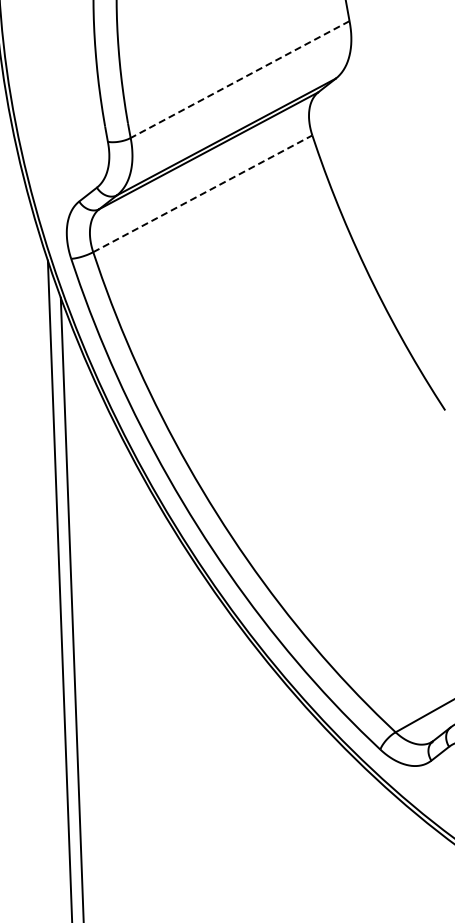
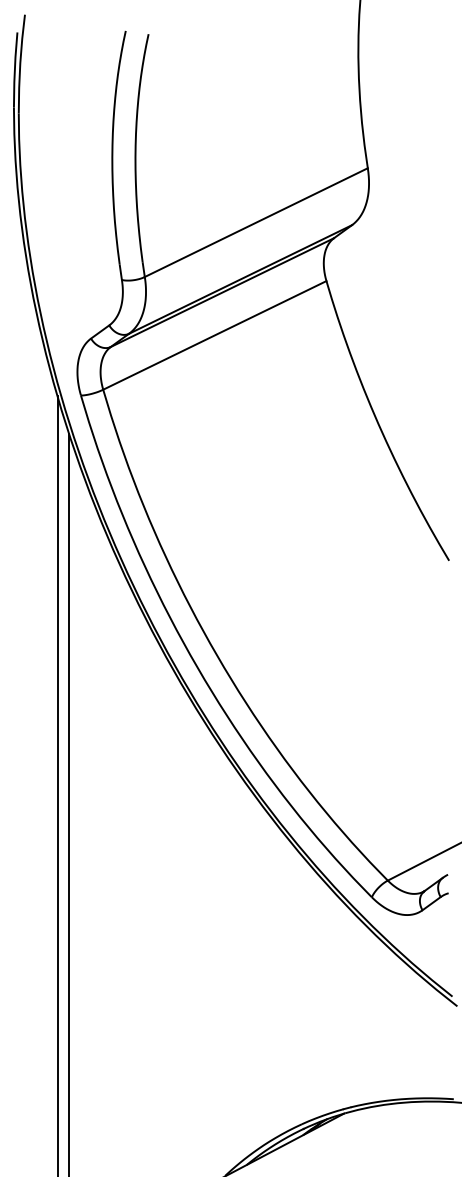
line: (239, 79) -> (255, 222), dashed -> solid
line: (203, 193) -> (215, 335), dashed -> solid

